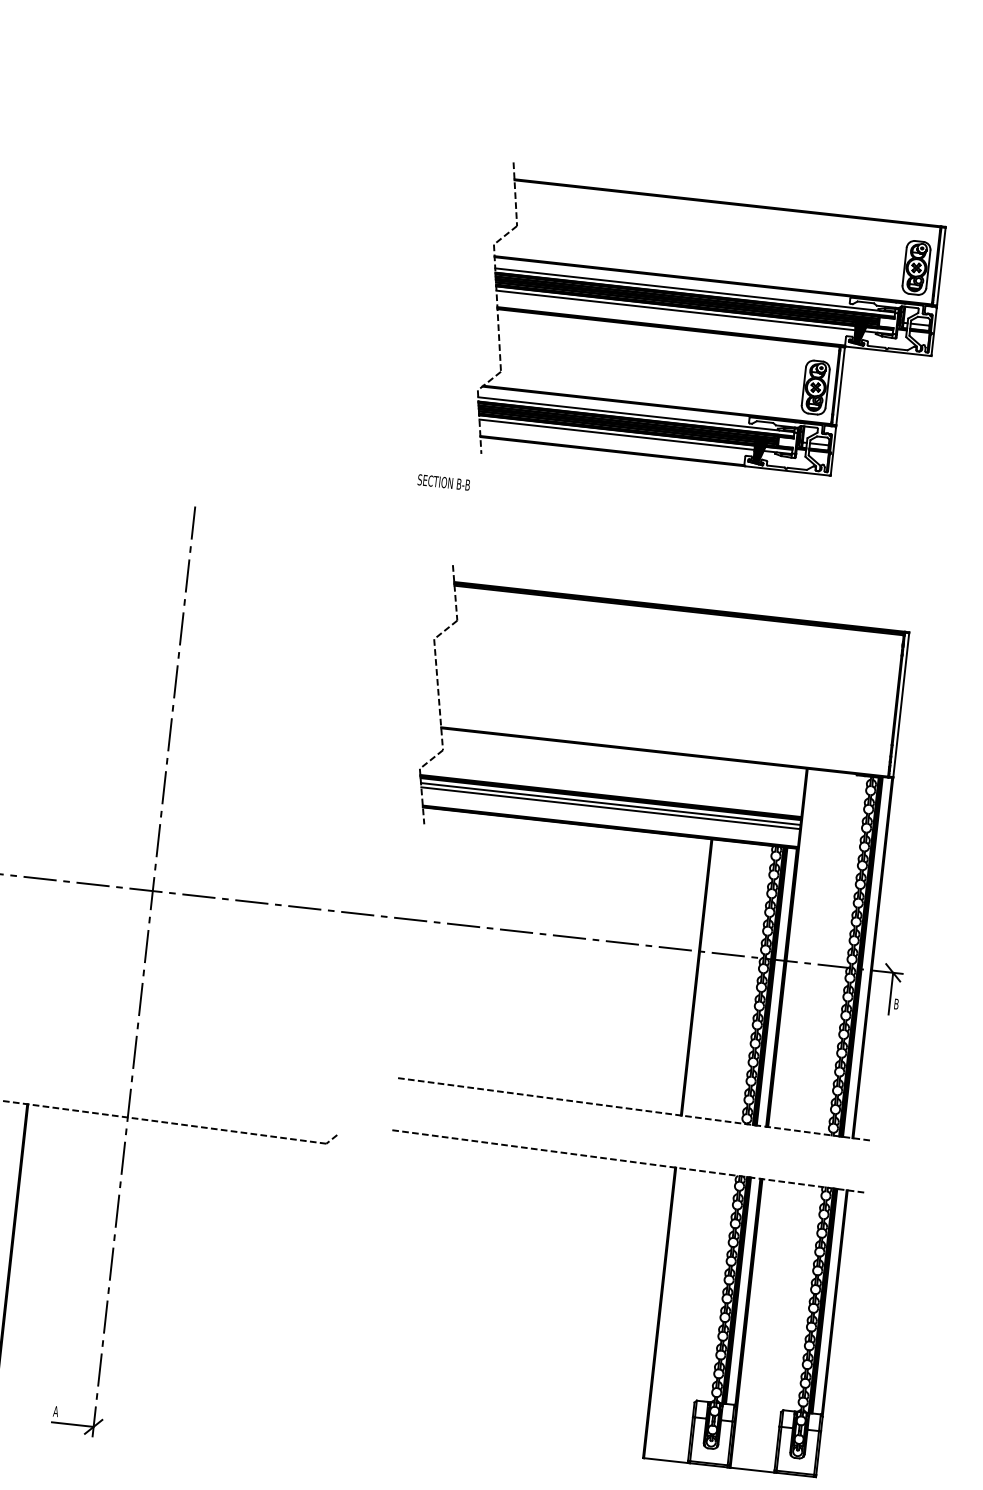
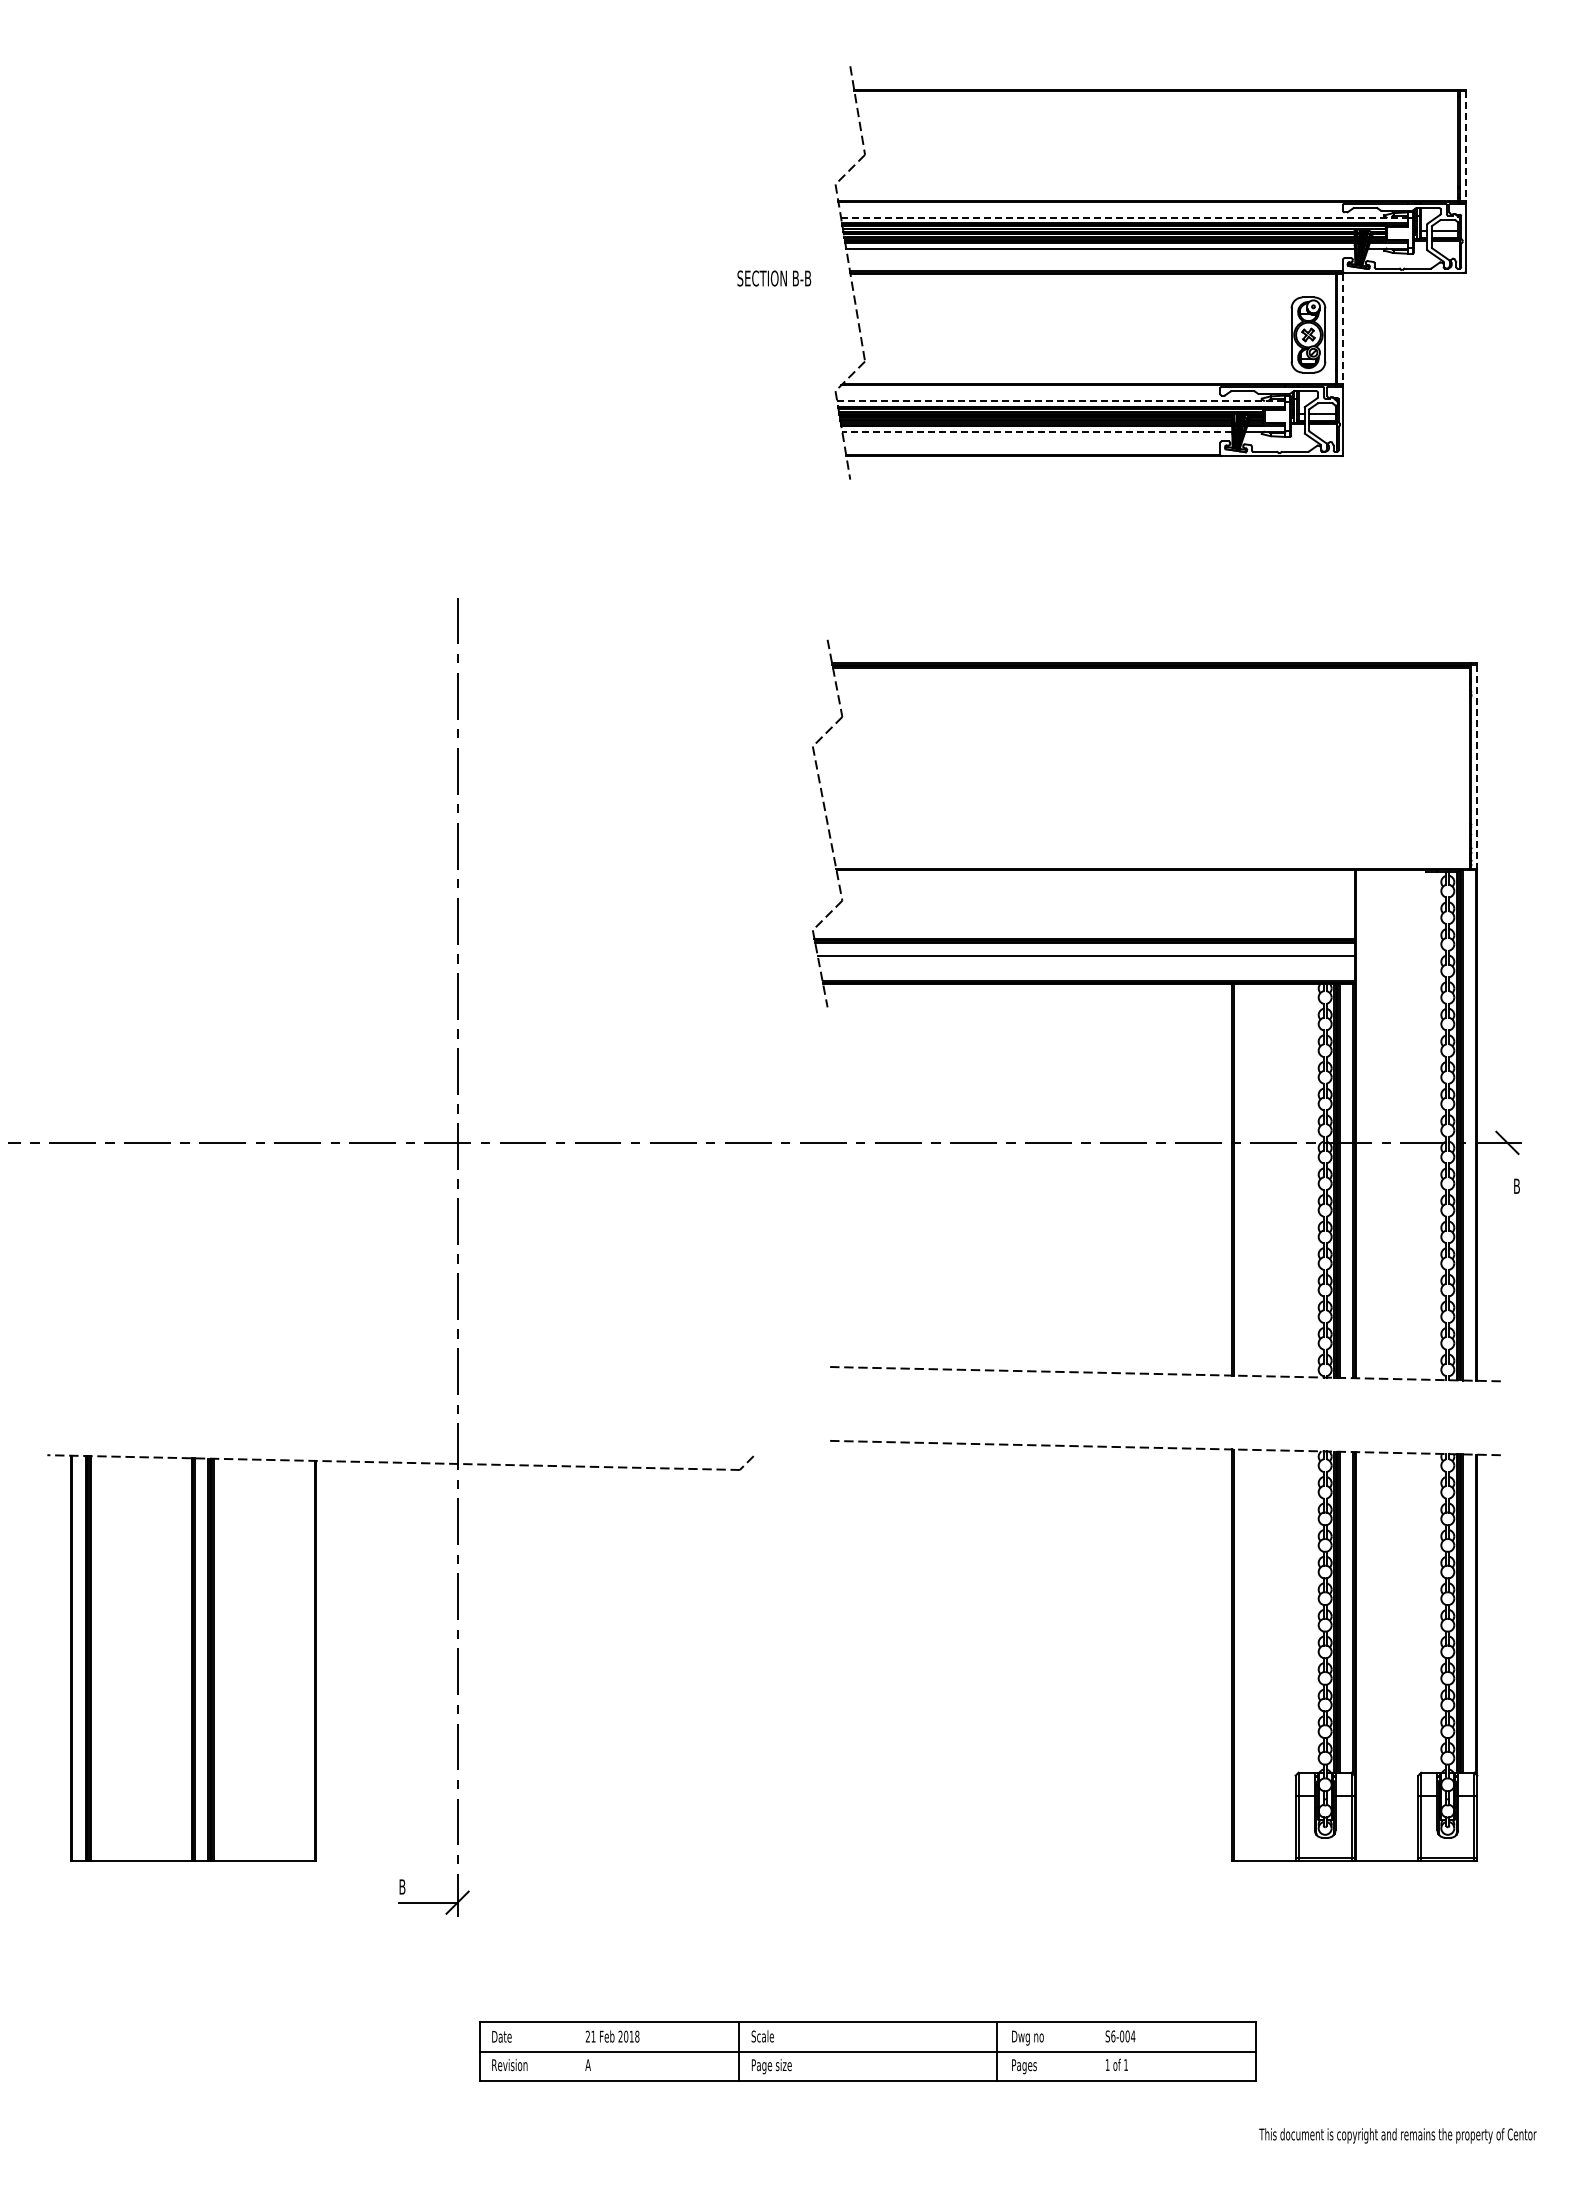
line: (941, 266) -> (1465, 146), solid -> dashed
part: (916, 267) -> (1430, 151), removed
line: (695, 290) -> (1124, 217), solid -> dashed
line: (840, 386) -> (1343, 329), solid -> dashed
line: (636, 414) -> (1061, 400), solid -> dashed
line: (617, 434) -> (1037, 431), solid -> dashed
text: (444, 482) -> (774, 278), moved
line: (901, 705) -> (1477, 766), solid -> dashed
line: (610, 804) -> (1085, 950), removed
line: (890, 993) -> (1507, 1172), removed
text: (55, 1411) -> (401, 1886), A -> B

